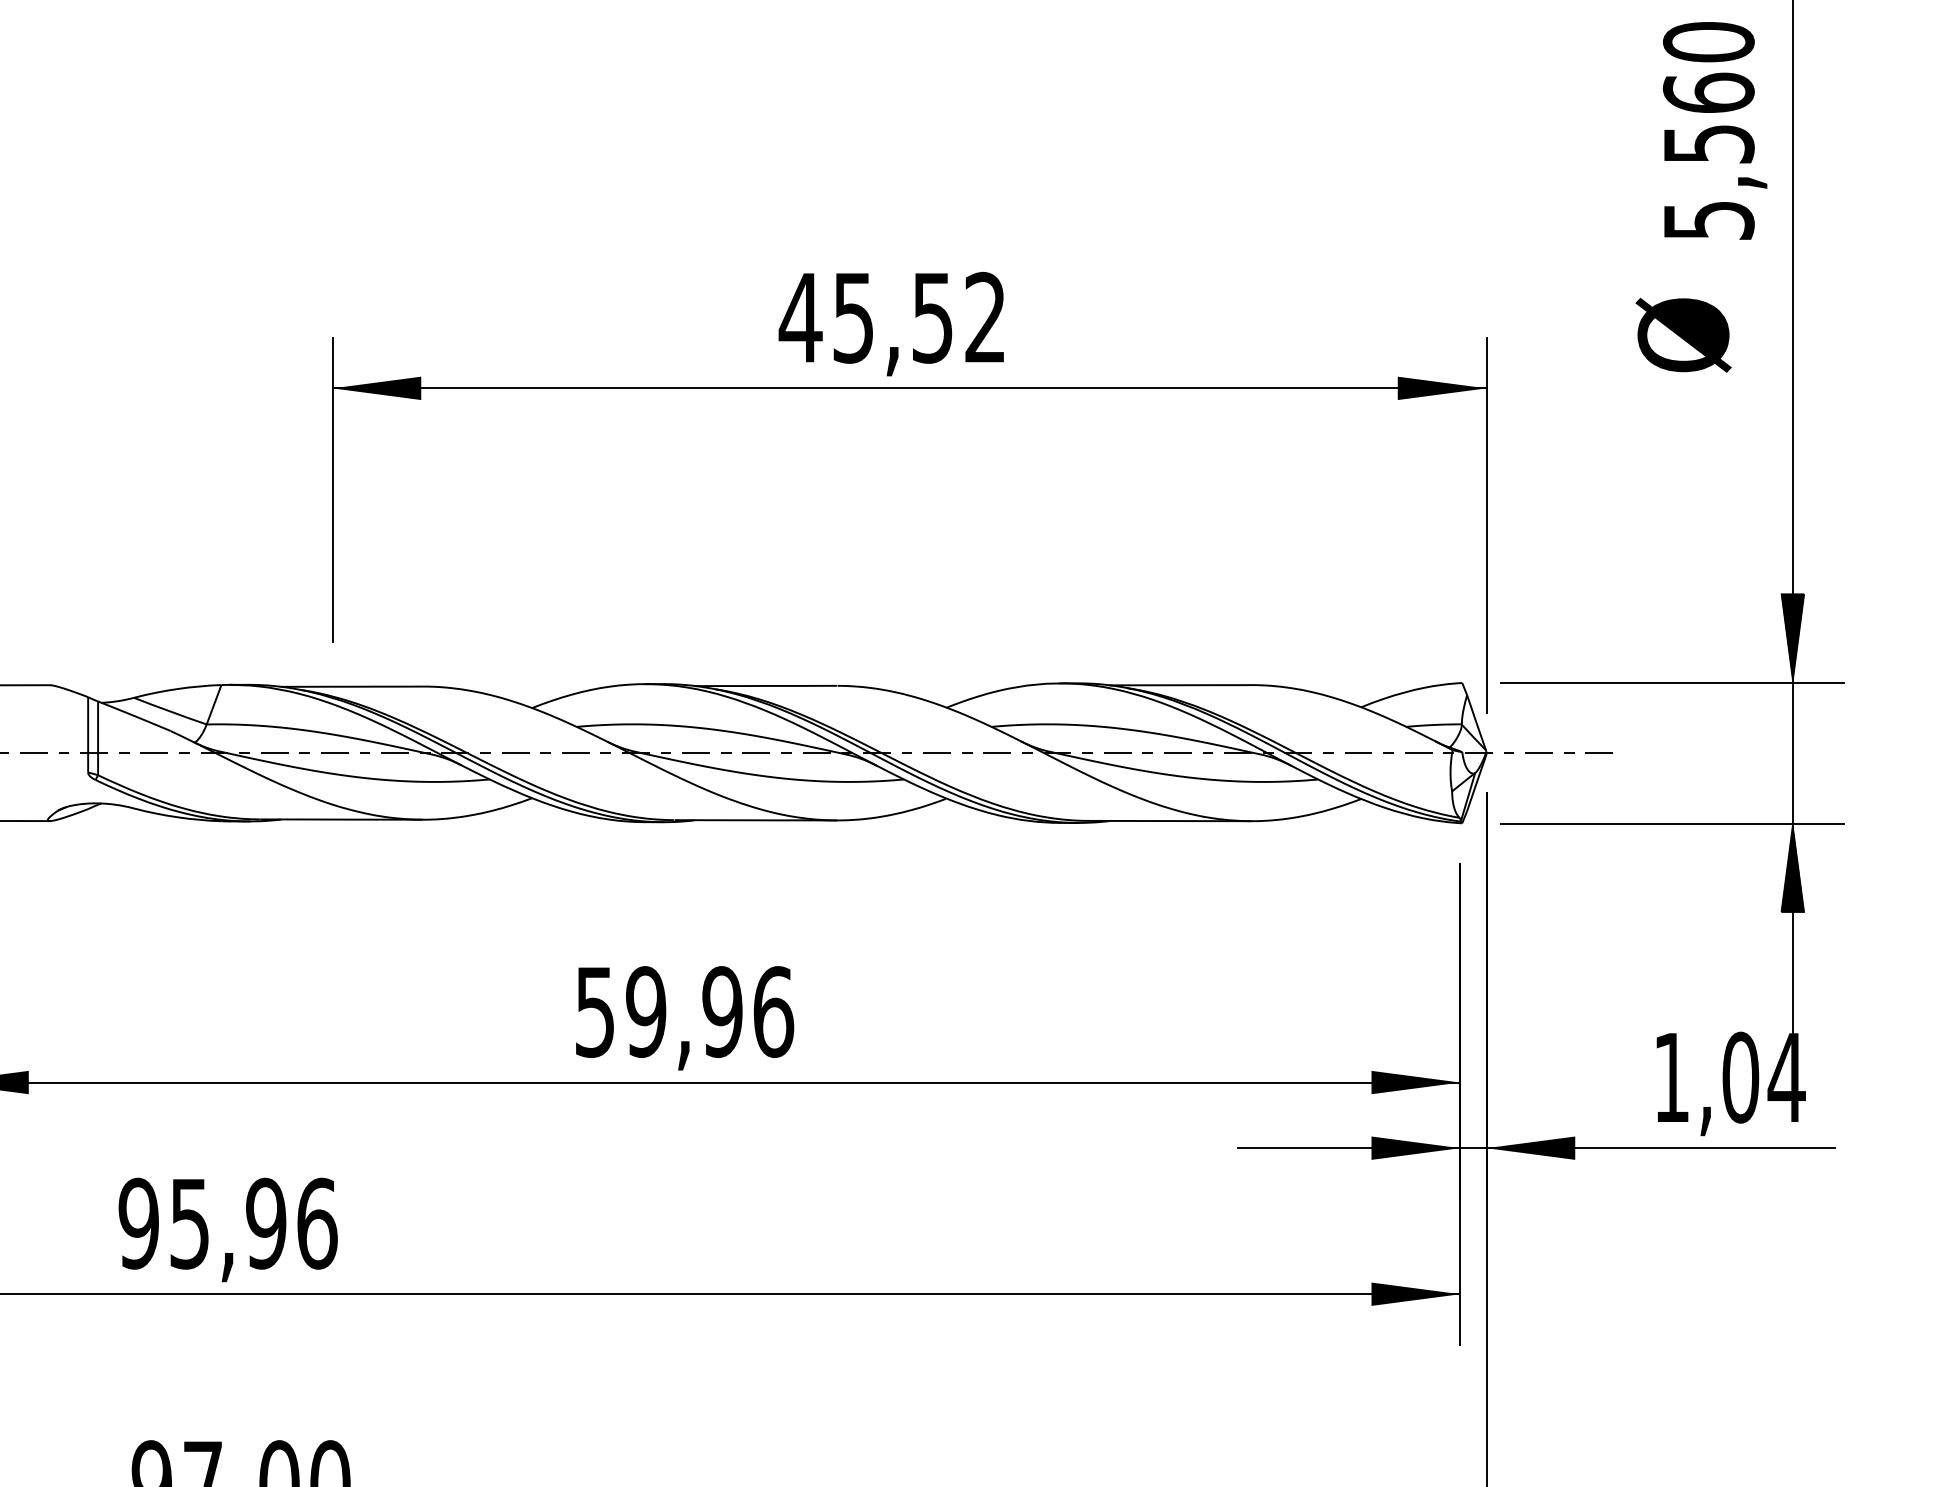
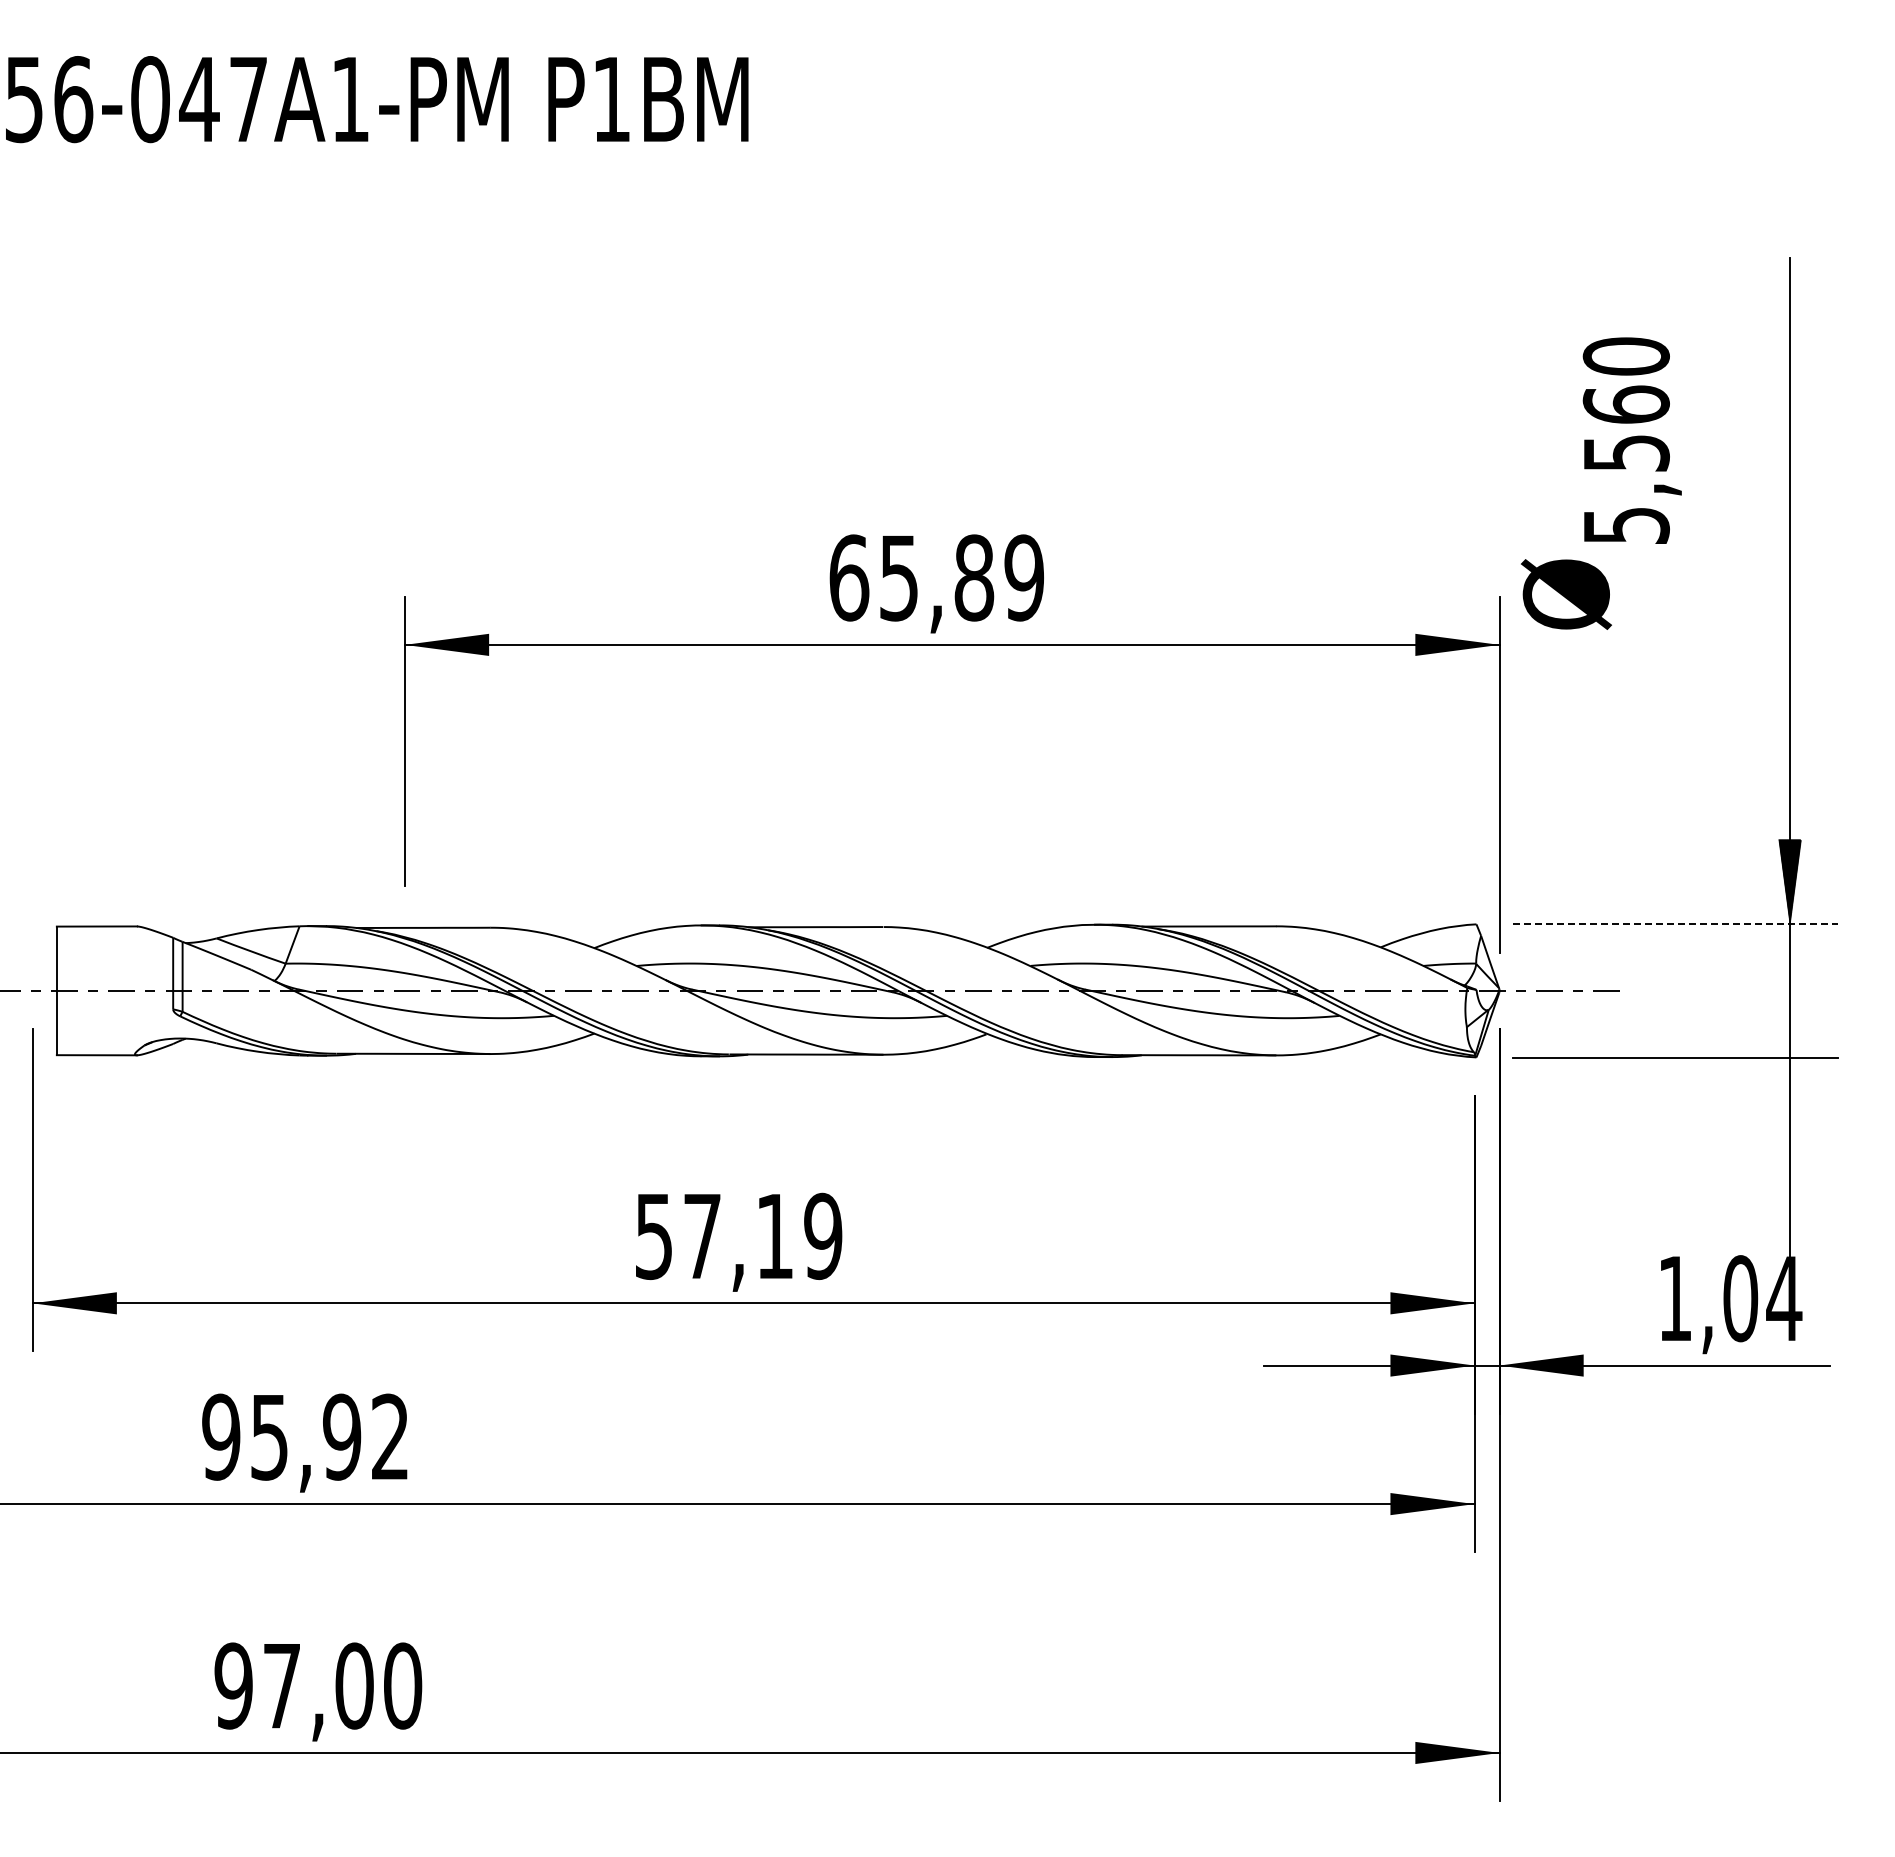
text: (1714, 130) -> (1631, 440), moved
text: (891, 317) -> (935, 577), 45,52 -> 65,89
text: (1683, 335) -> (1566, 594), moved
line: (1672, 683) -> (1675, 924), solid -> dashed
hatch: (1793, 867) -> (1790, 1099), removed
text: (709, 1012) -> (762, 1236), 59,96 -> 57,19
text: (317, 1222) -> (390, 1436), 95,96 -> 95,92

